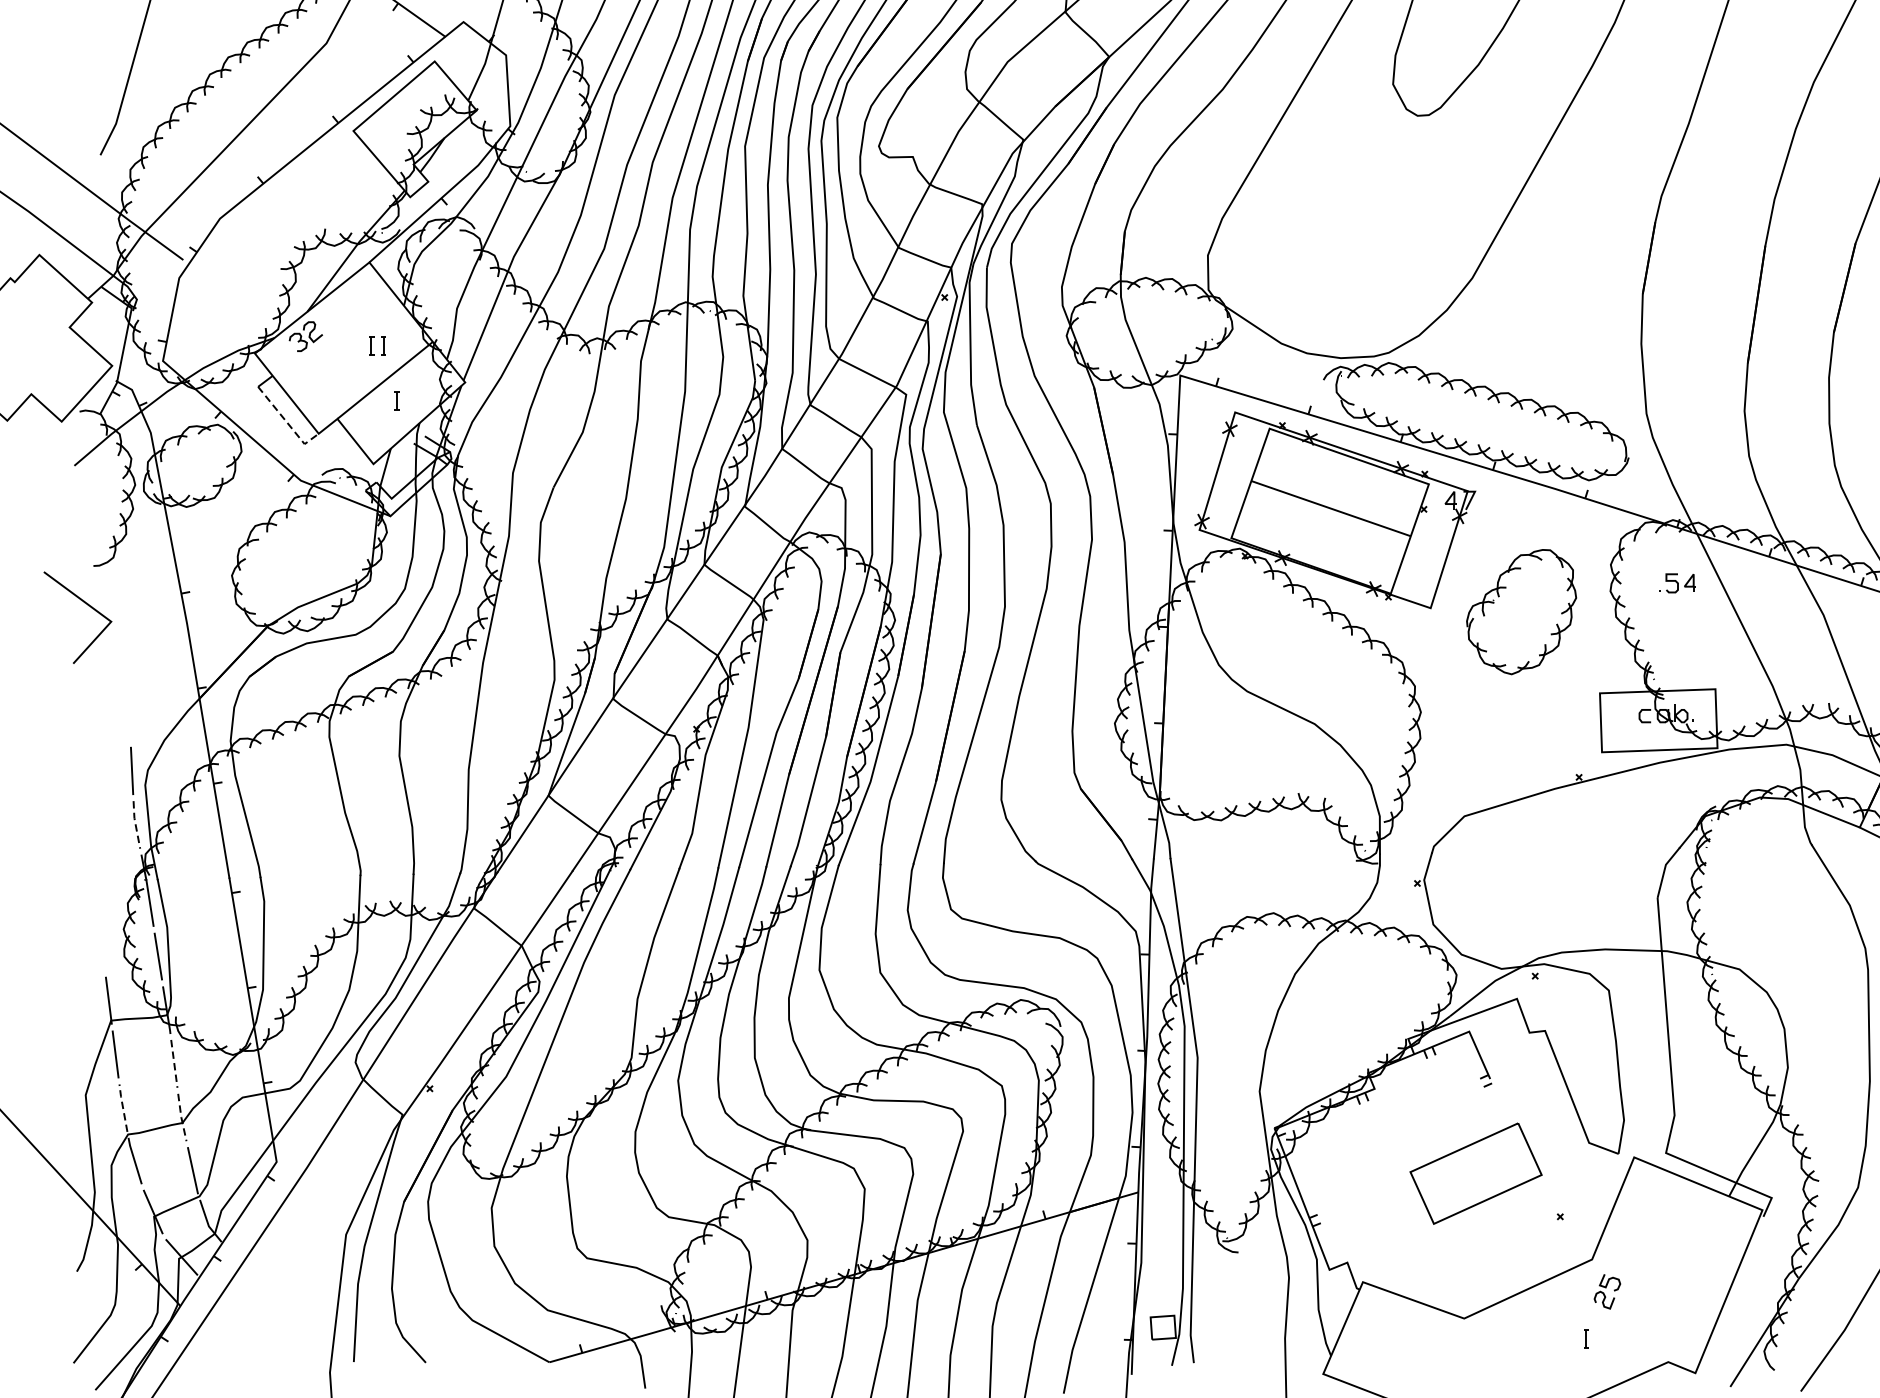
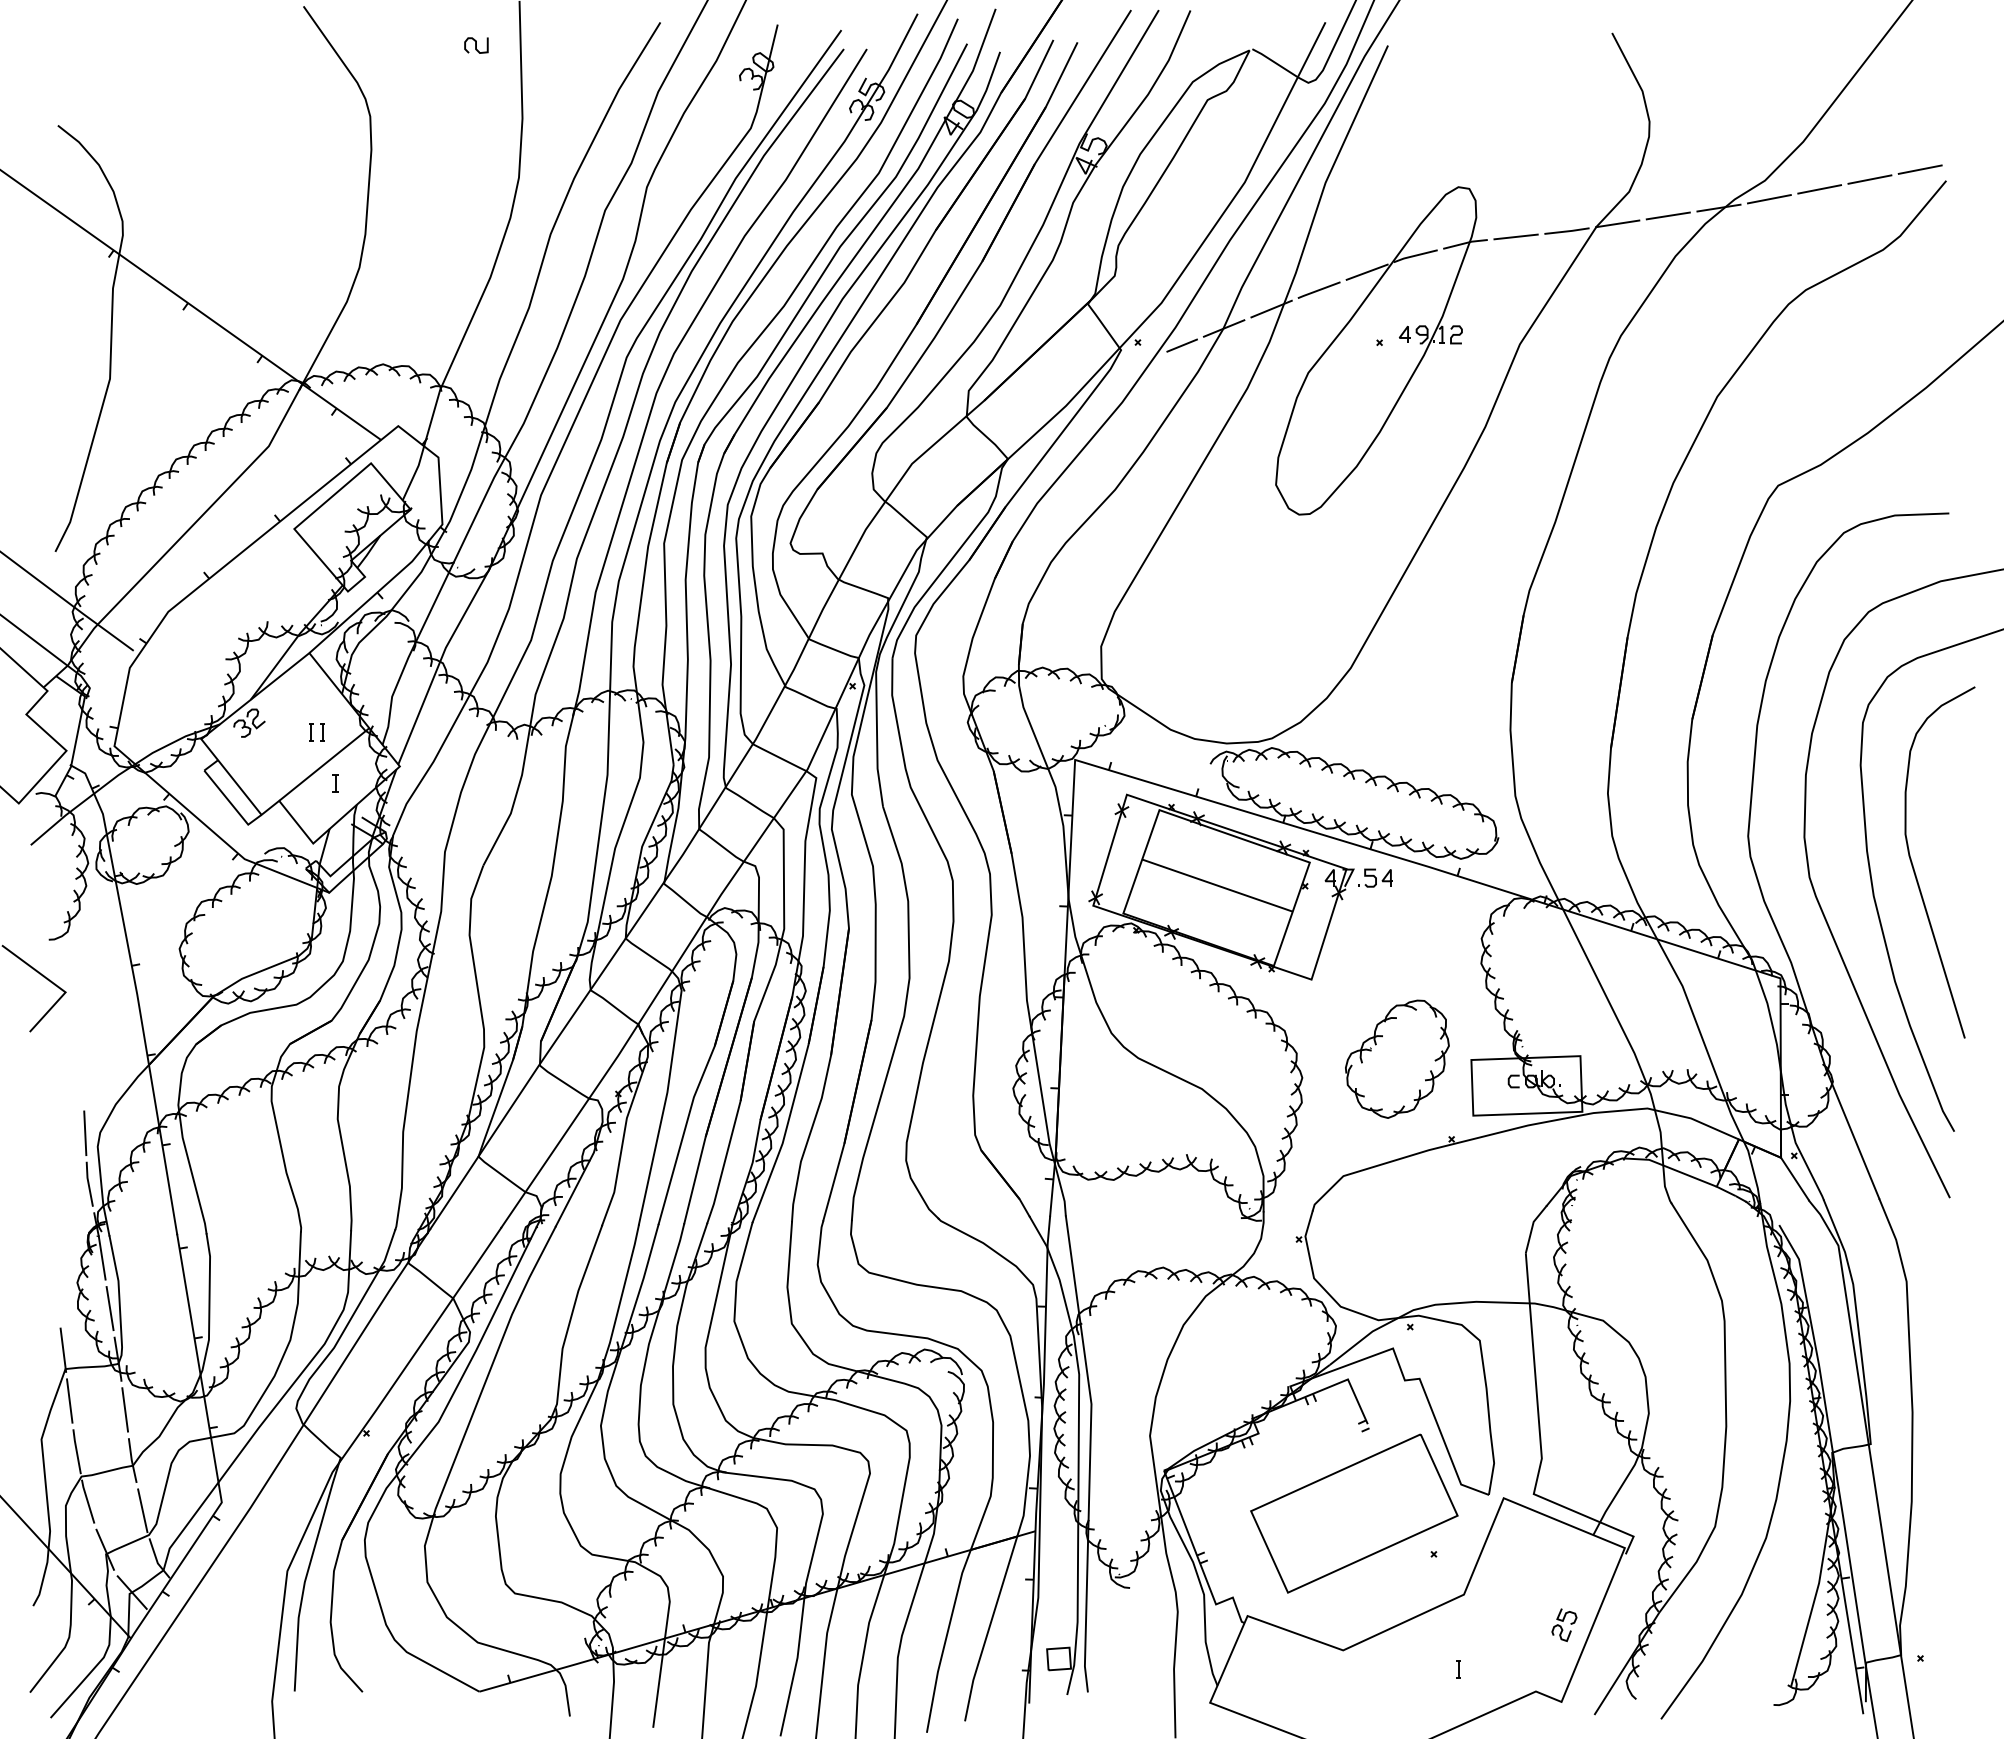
line: (286, 422) -> (231, 804), dashed -> solid
part: (1677, 582) -> (1375, 877), moved
part: (1521, 611) -> (1397, 1058), moved
line: (135, 824) -> (88, 1183), dashed -> solid
line: (174, 1063) -> (125, 1409), dashed -> solid
line: (122, 1106) -> (76, 1450), dashed -> solid
line: (181, 1118) -> (131, 1461), dashed -> solid
part: (1476, 1173) -> (1354, 1513), size x1.67
part: (1607, 1292) -> (1564, 1625), moved

